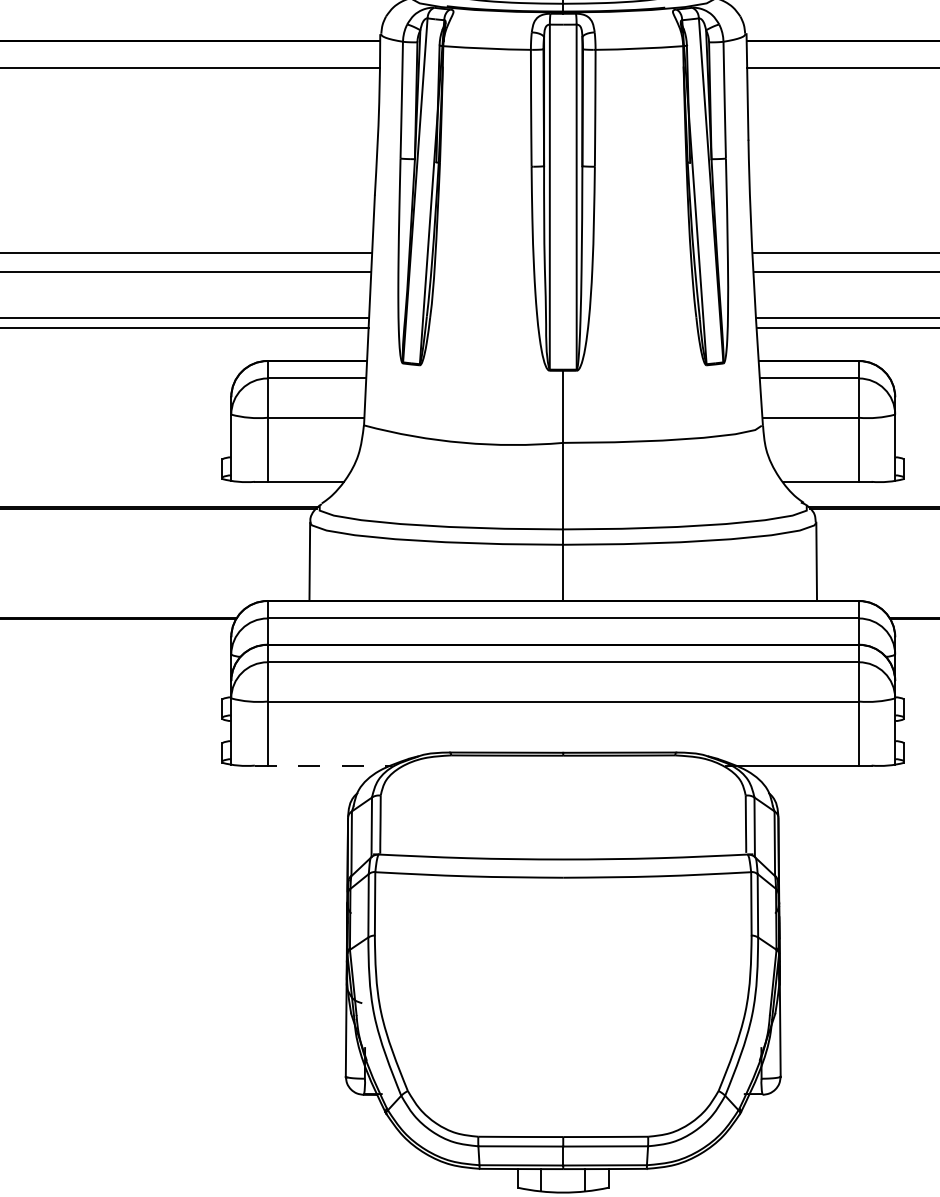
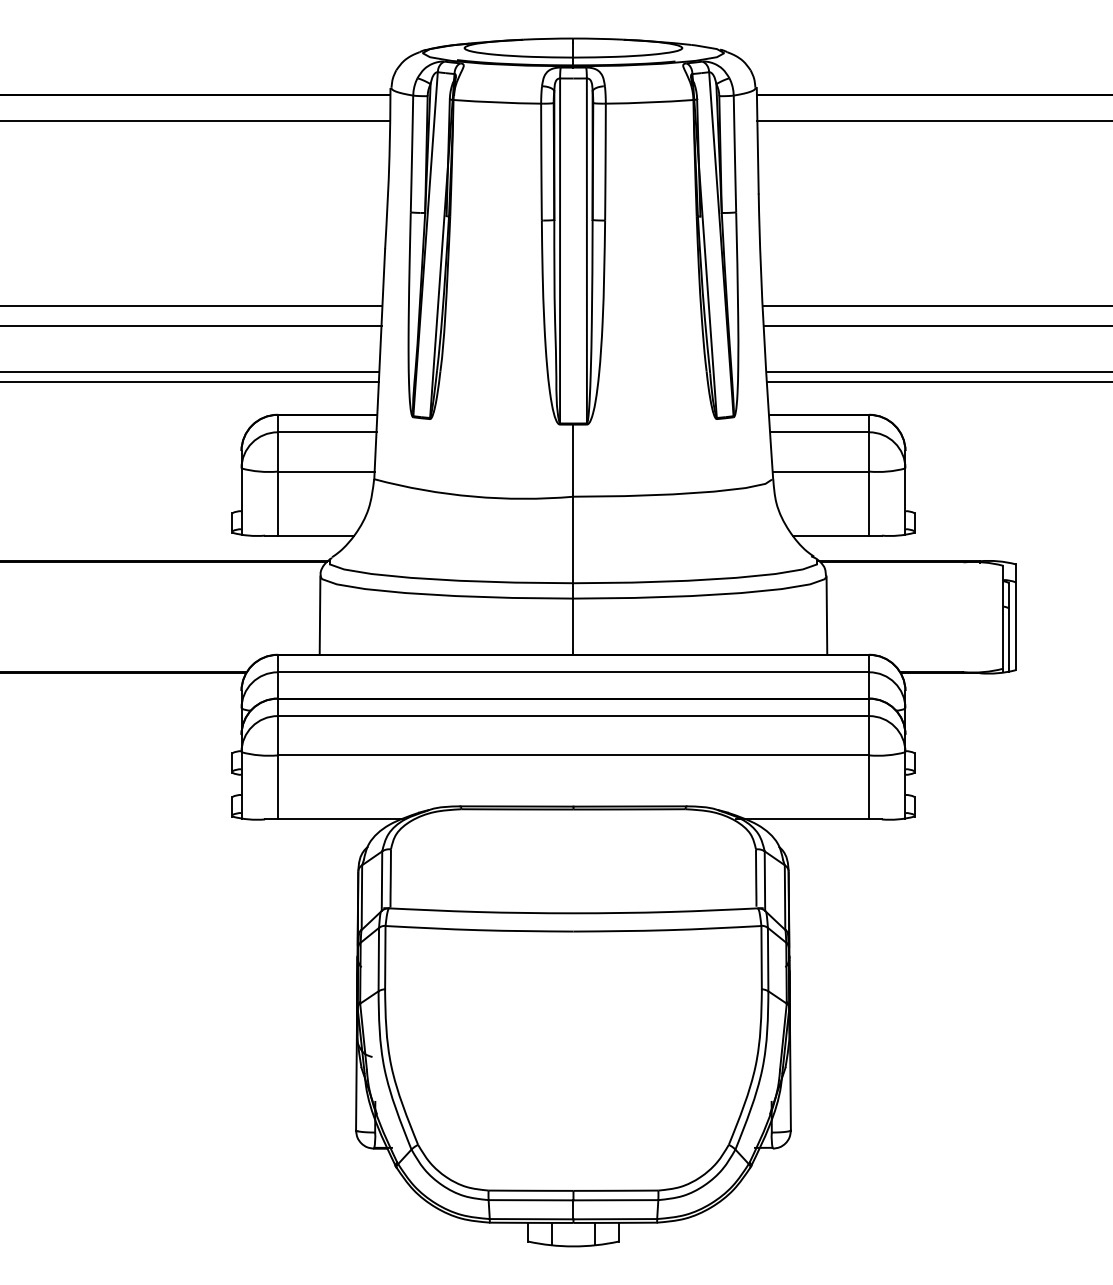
line: (323, 765) -> (333, 819), dashed -> solid

